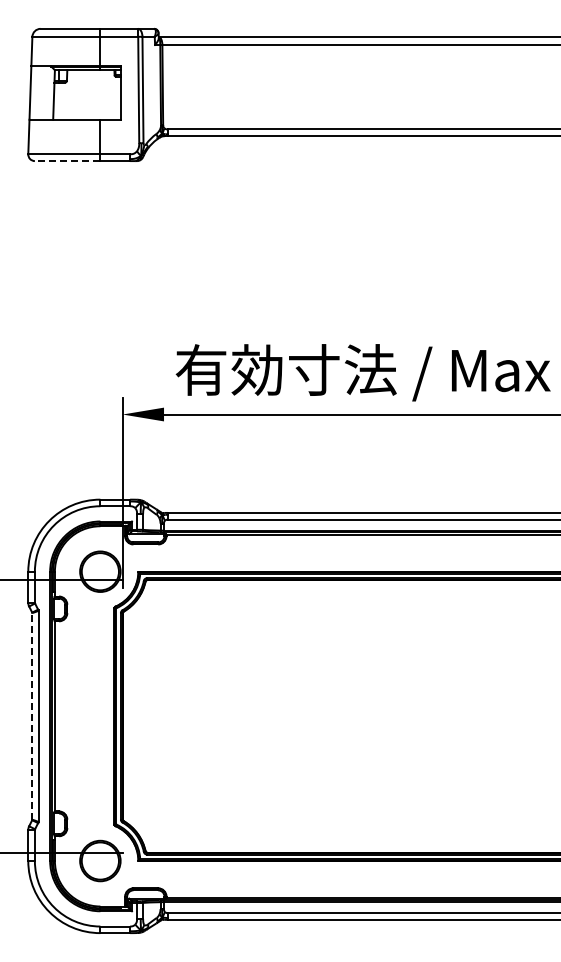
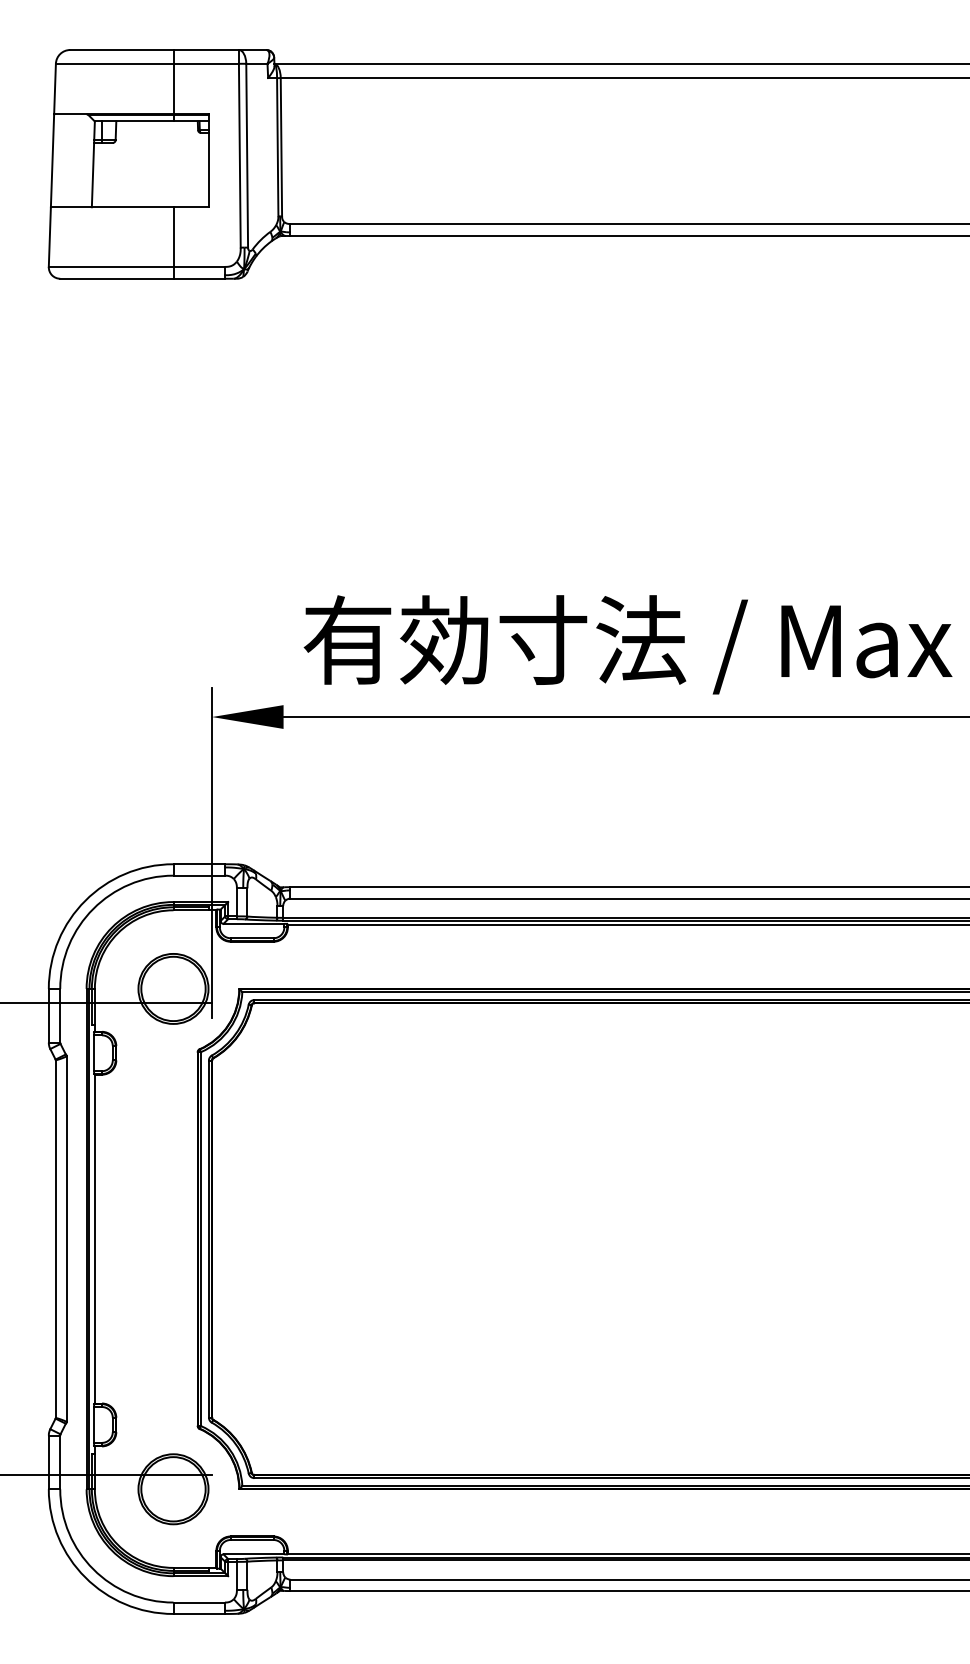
line: (67, 161) -> (116, 279), dashed -> solid
line: (32, 715) -> (56, 1237), dashed -> solid

